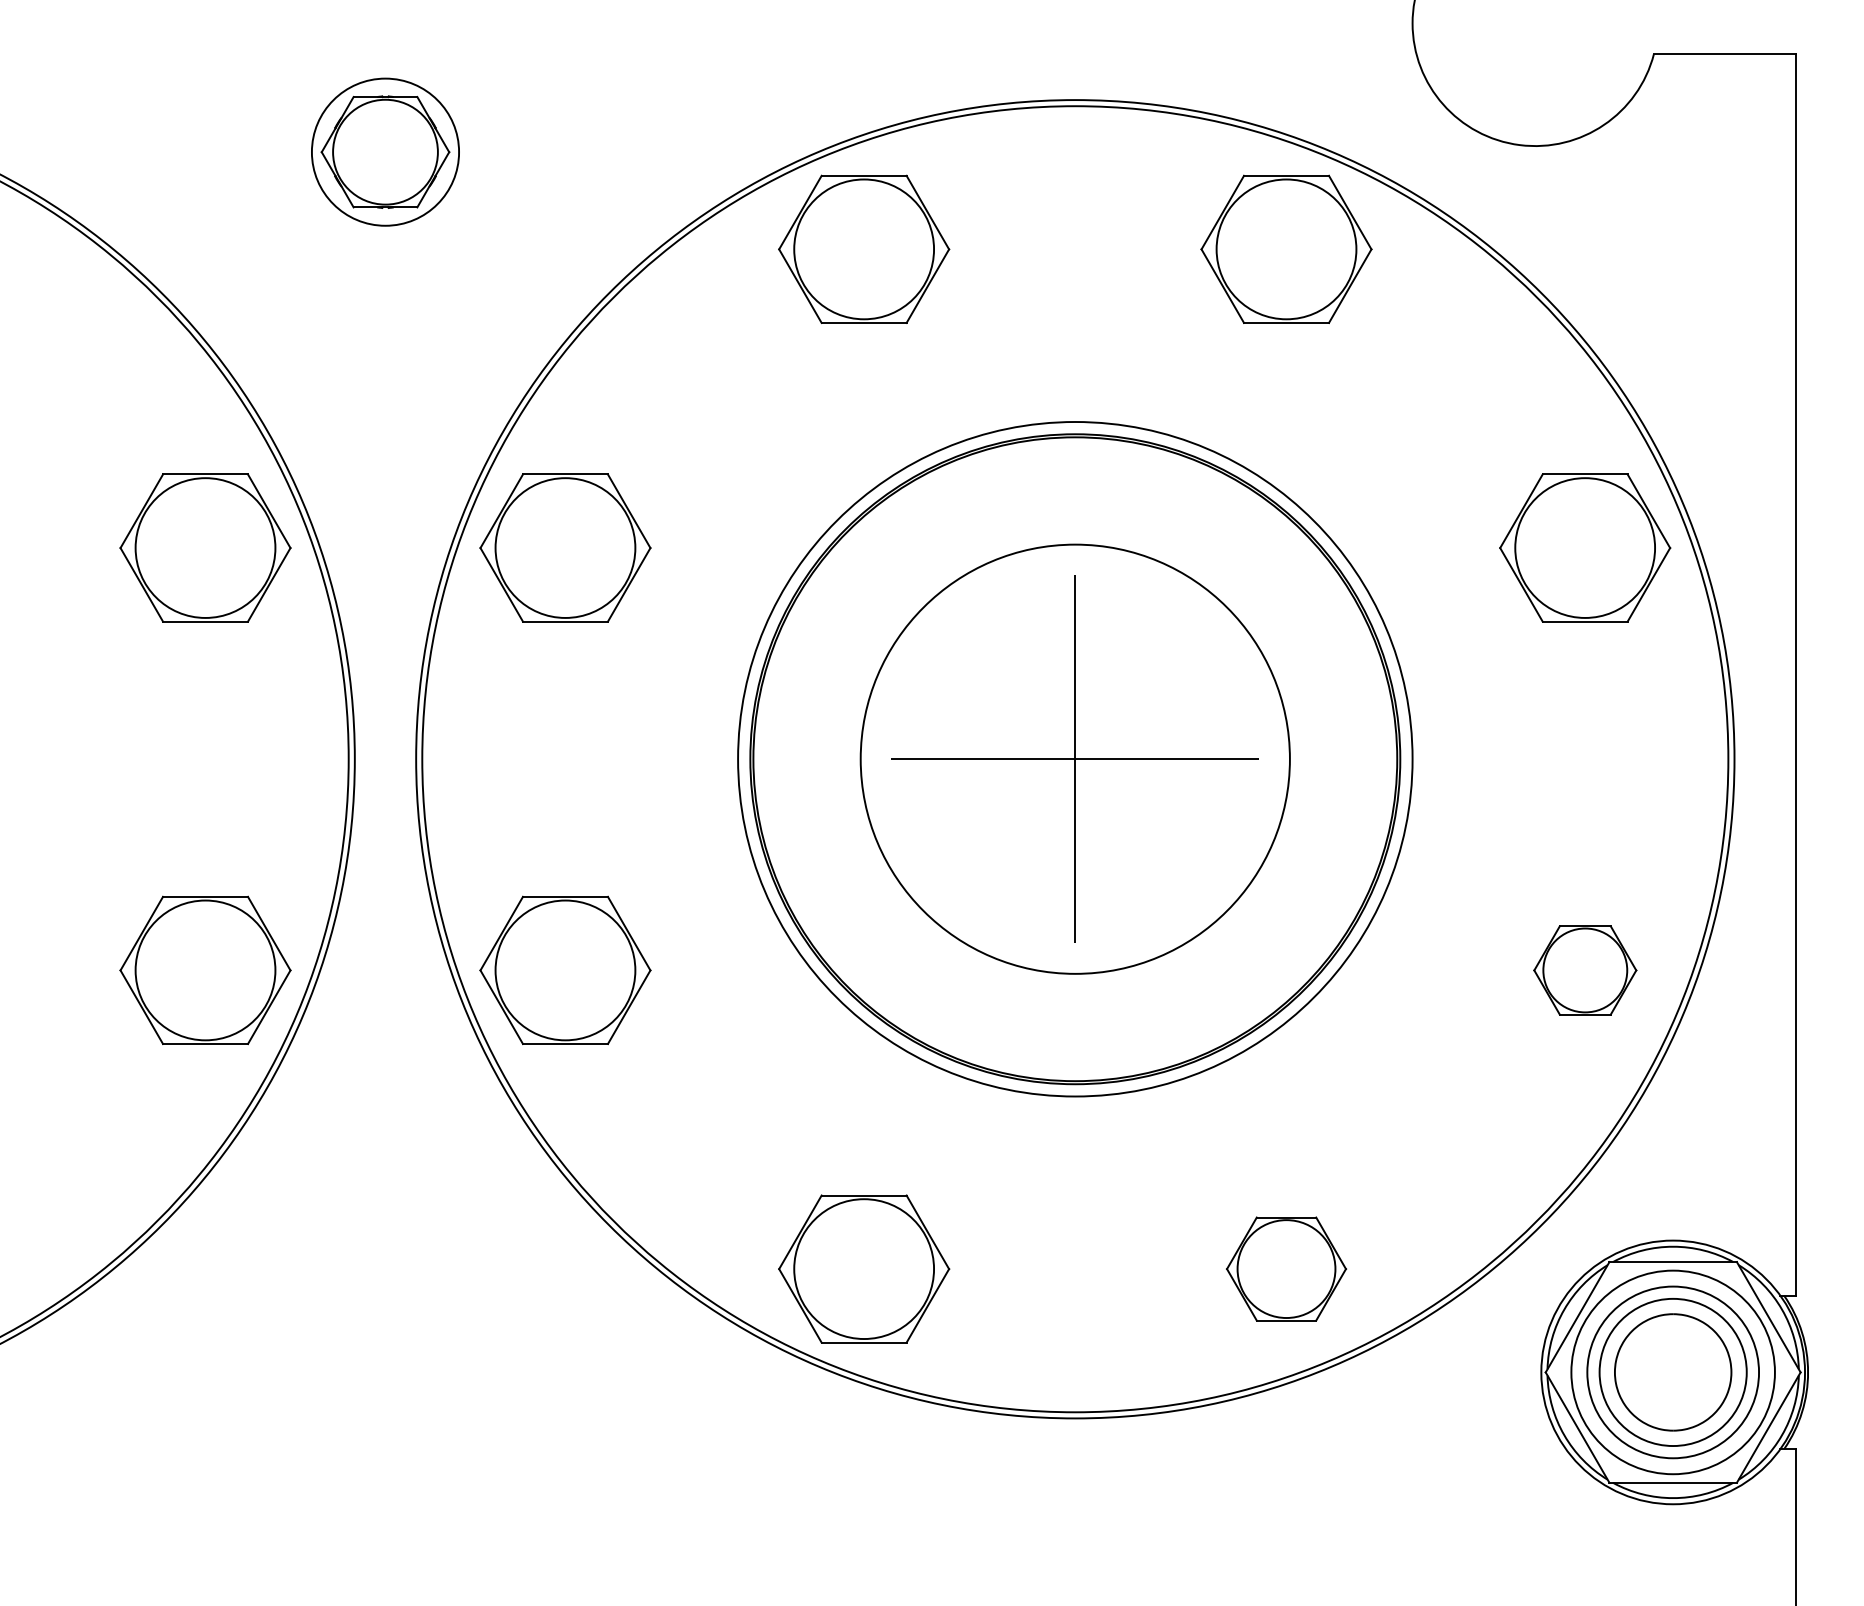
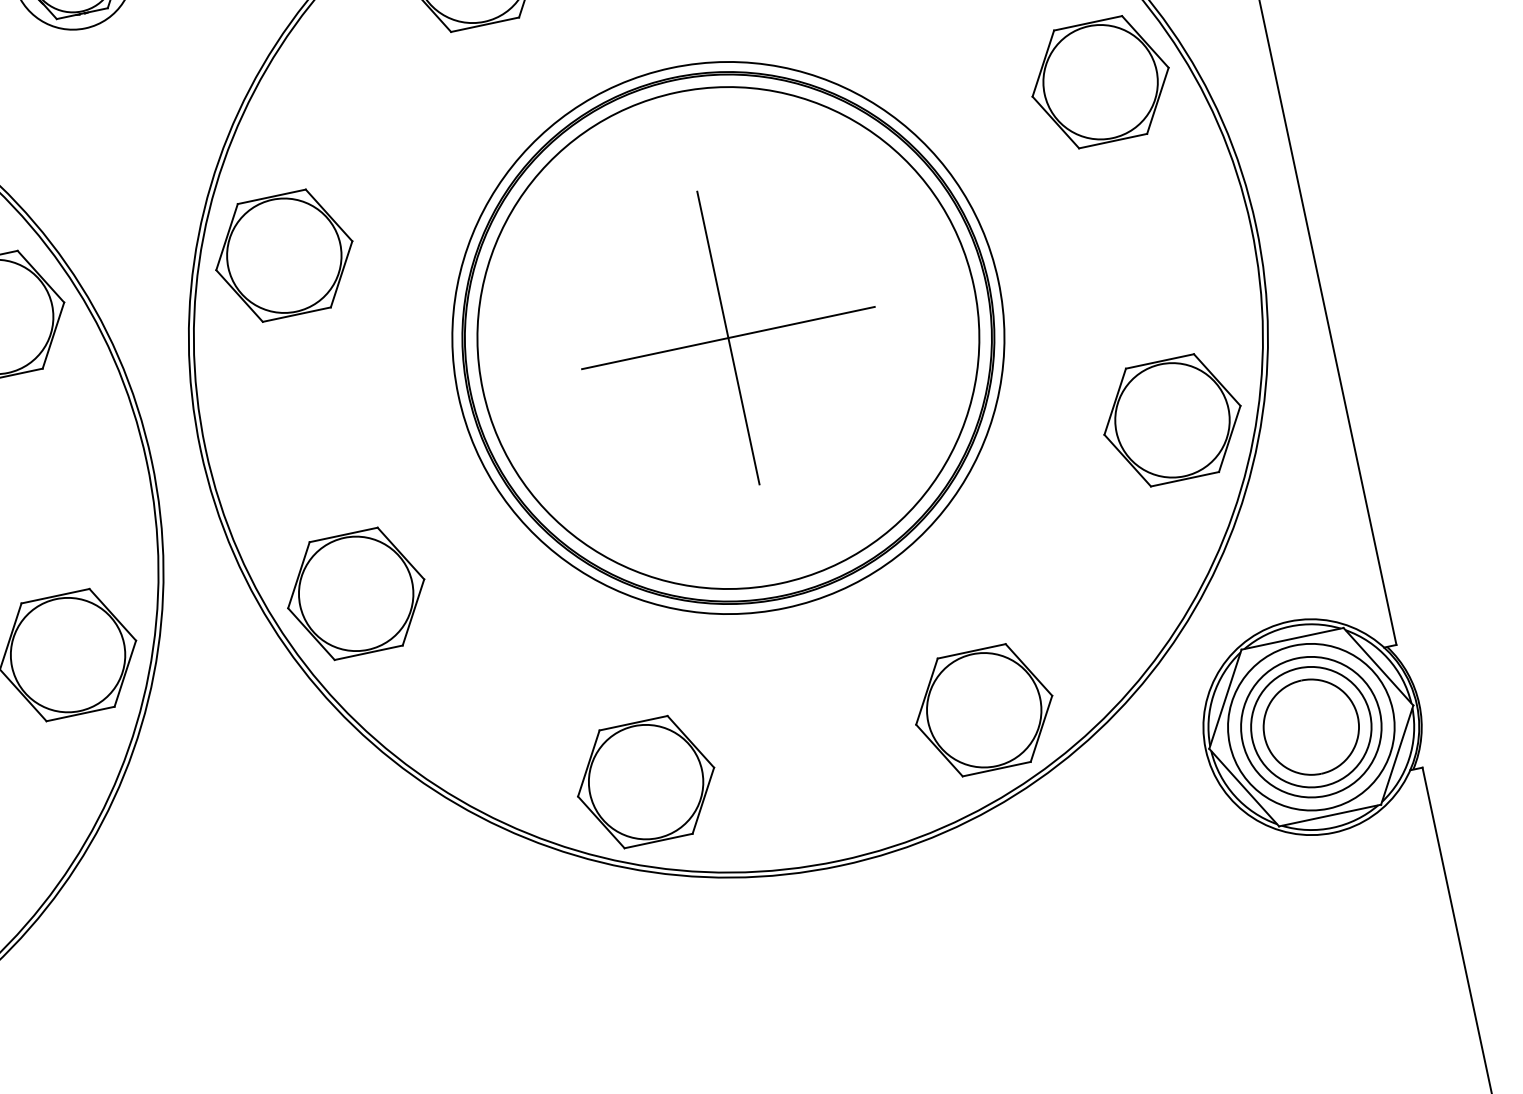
circle: (1074, 758) -> (727, 337), size x1.43
part: (1585, 970) -> (1172, 420), size x1.67
part: (1286, 1268) -> (984, 709), size x1.43

